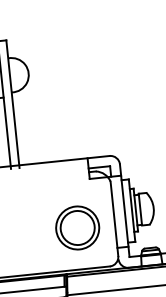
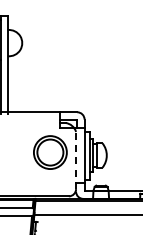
line: (114, 218) -> (76, 160), solid -> dashed
part: (77, 227) -> (50, 152), moved

